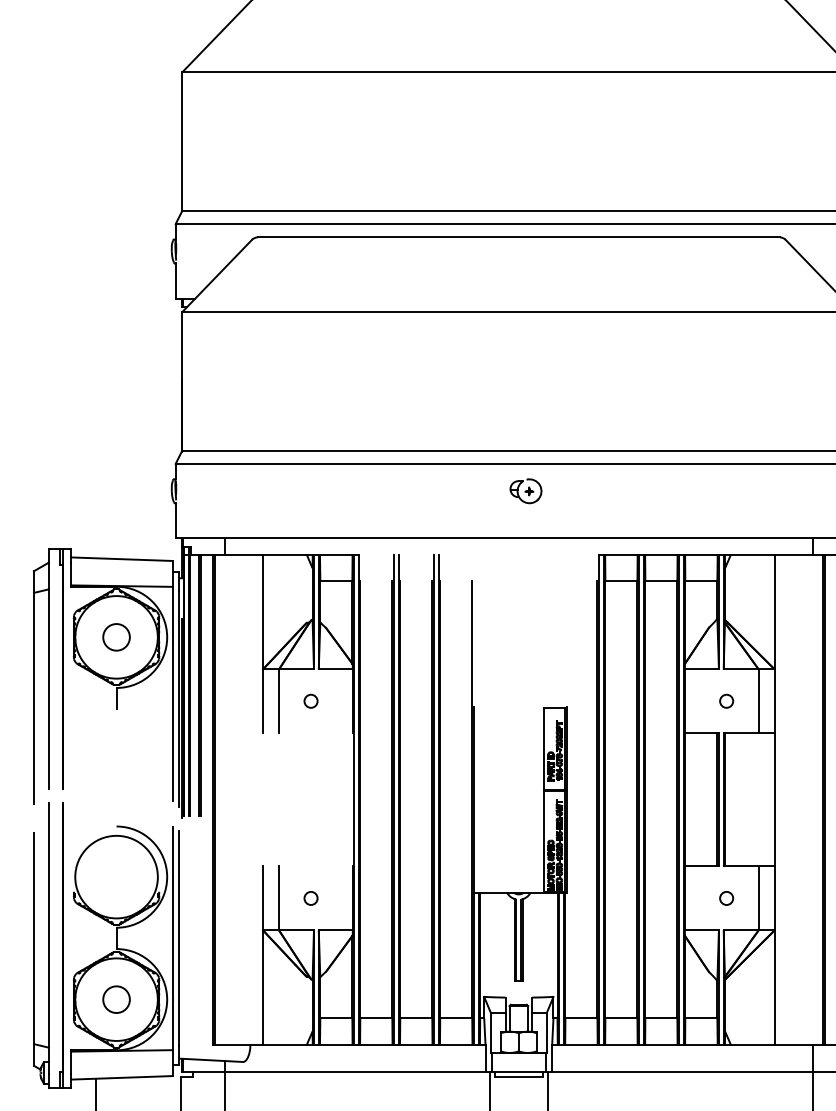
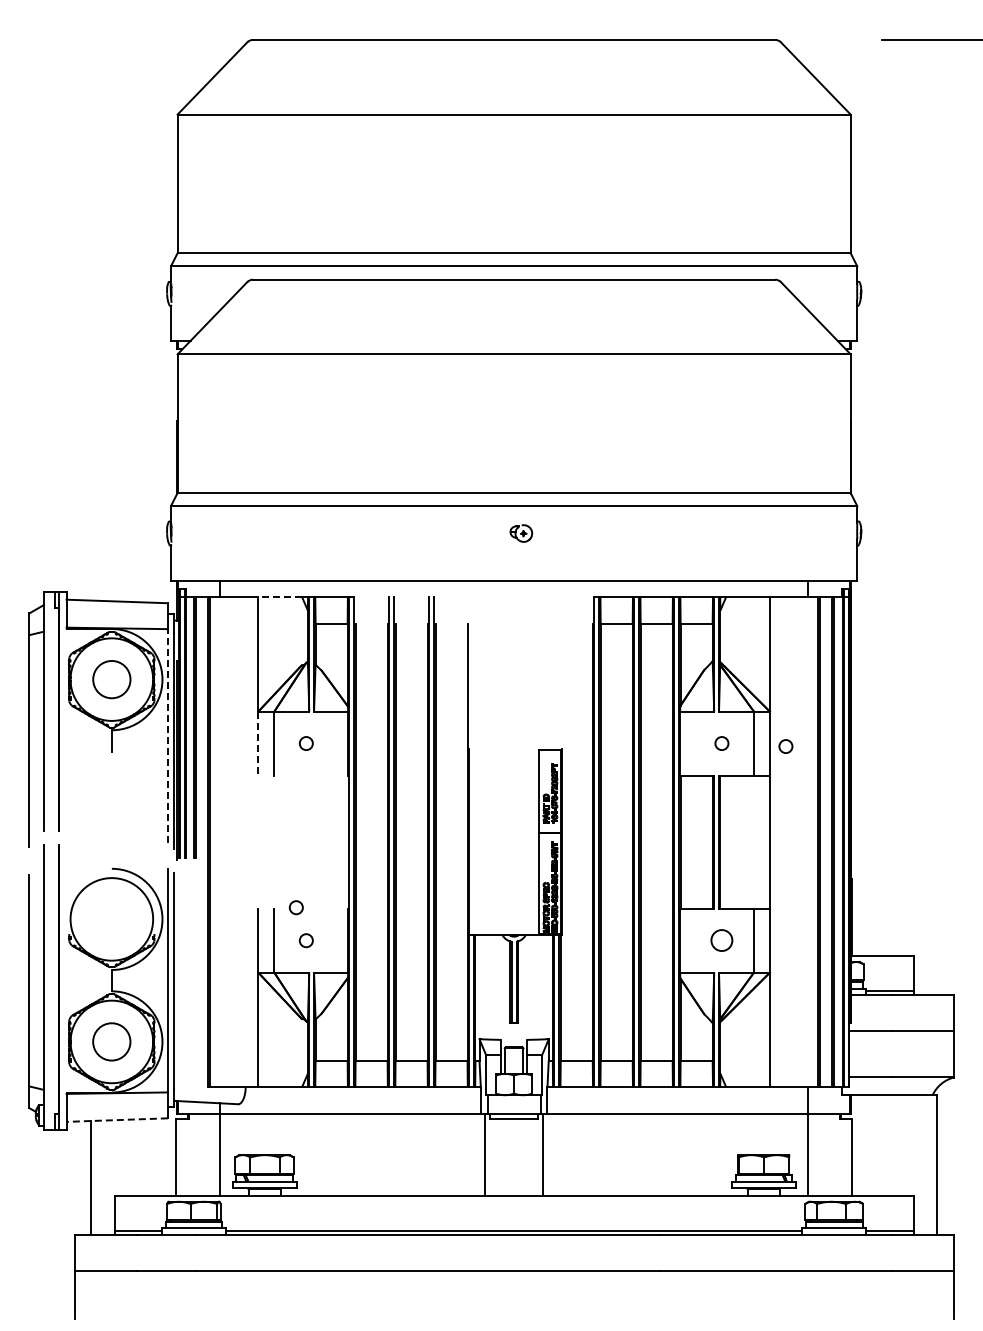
part: (526, 491) -> (521, 533), size x0.7
line: (285, 555) -> (280, 597), solid -> dashed
circle: (116, 637) -> (111, 679), size x1.4
line: (172, 694) -> (167, 736), solid -> dashed
line: (263, 701) -> (258, 743), solid -> dashed
circle: (790, 704) -> (785, 746), added
circle: (300, 865) -> (295, 907), added
circle: (726, 898) -> (721, 940), size x1.6
circle: (116, 999) -> (111, 1041), size x1.4
line: (122, 1078) -> (117, 1120), solid -> dashed

